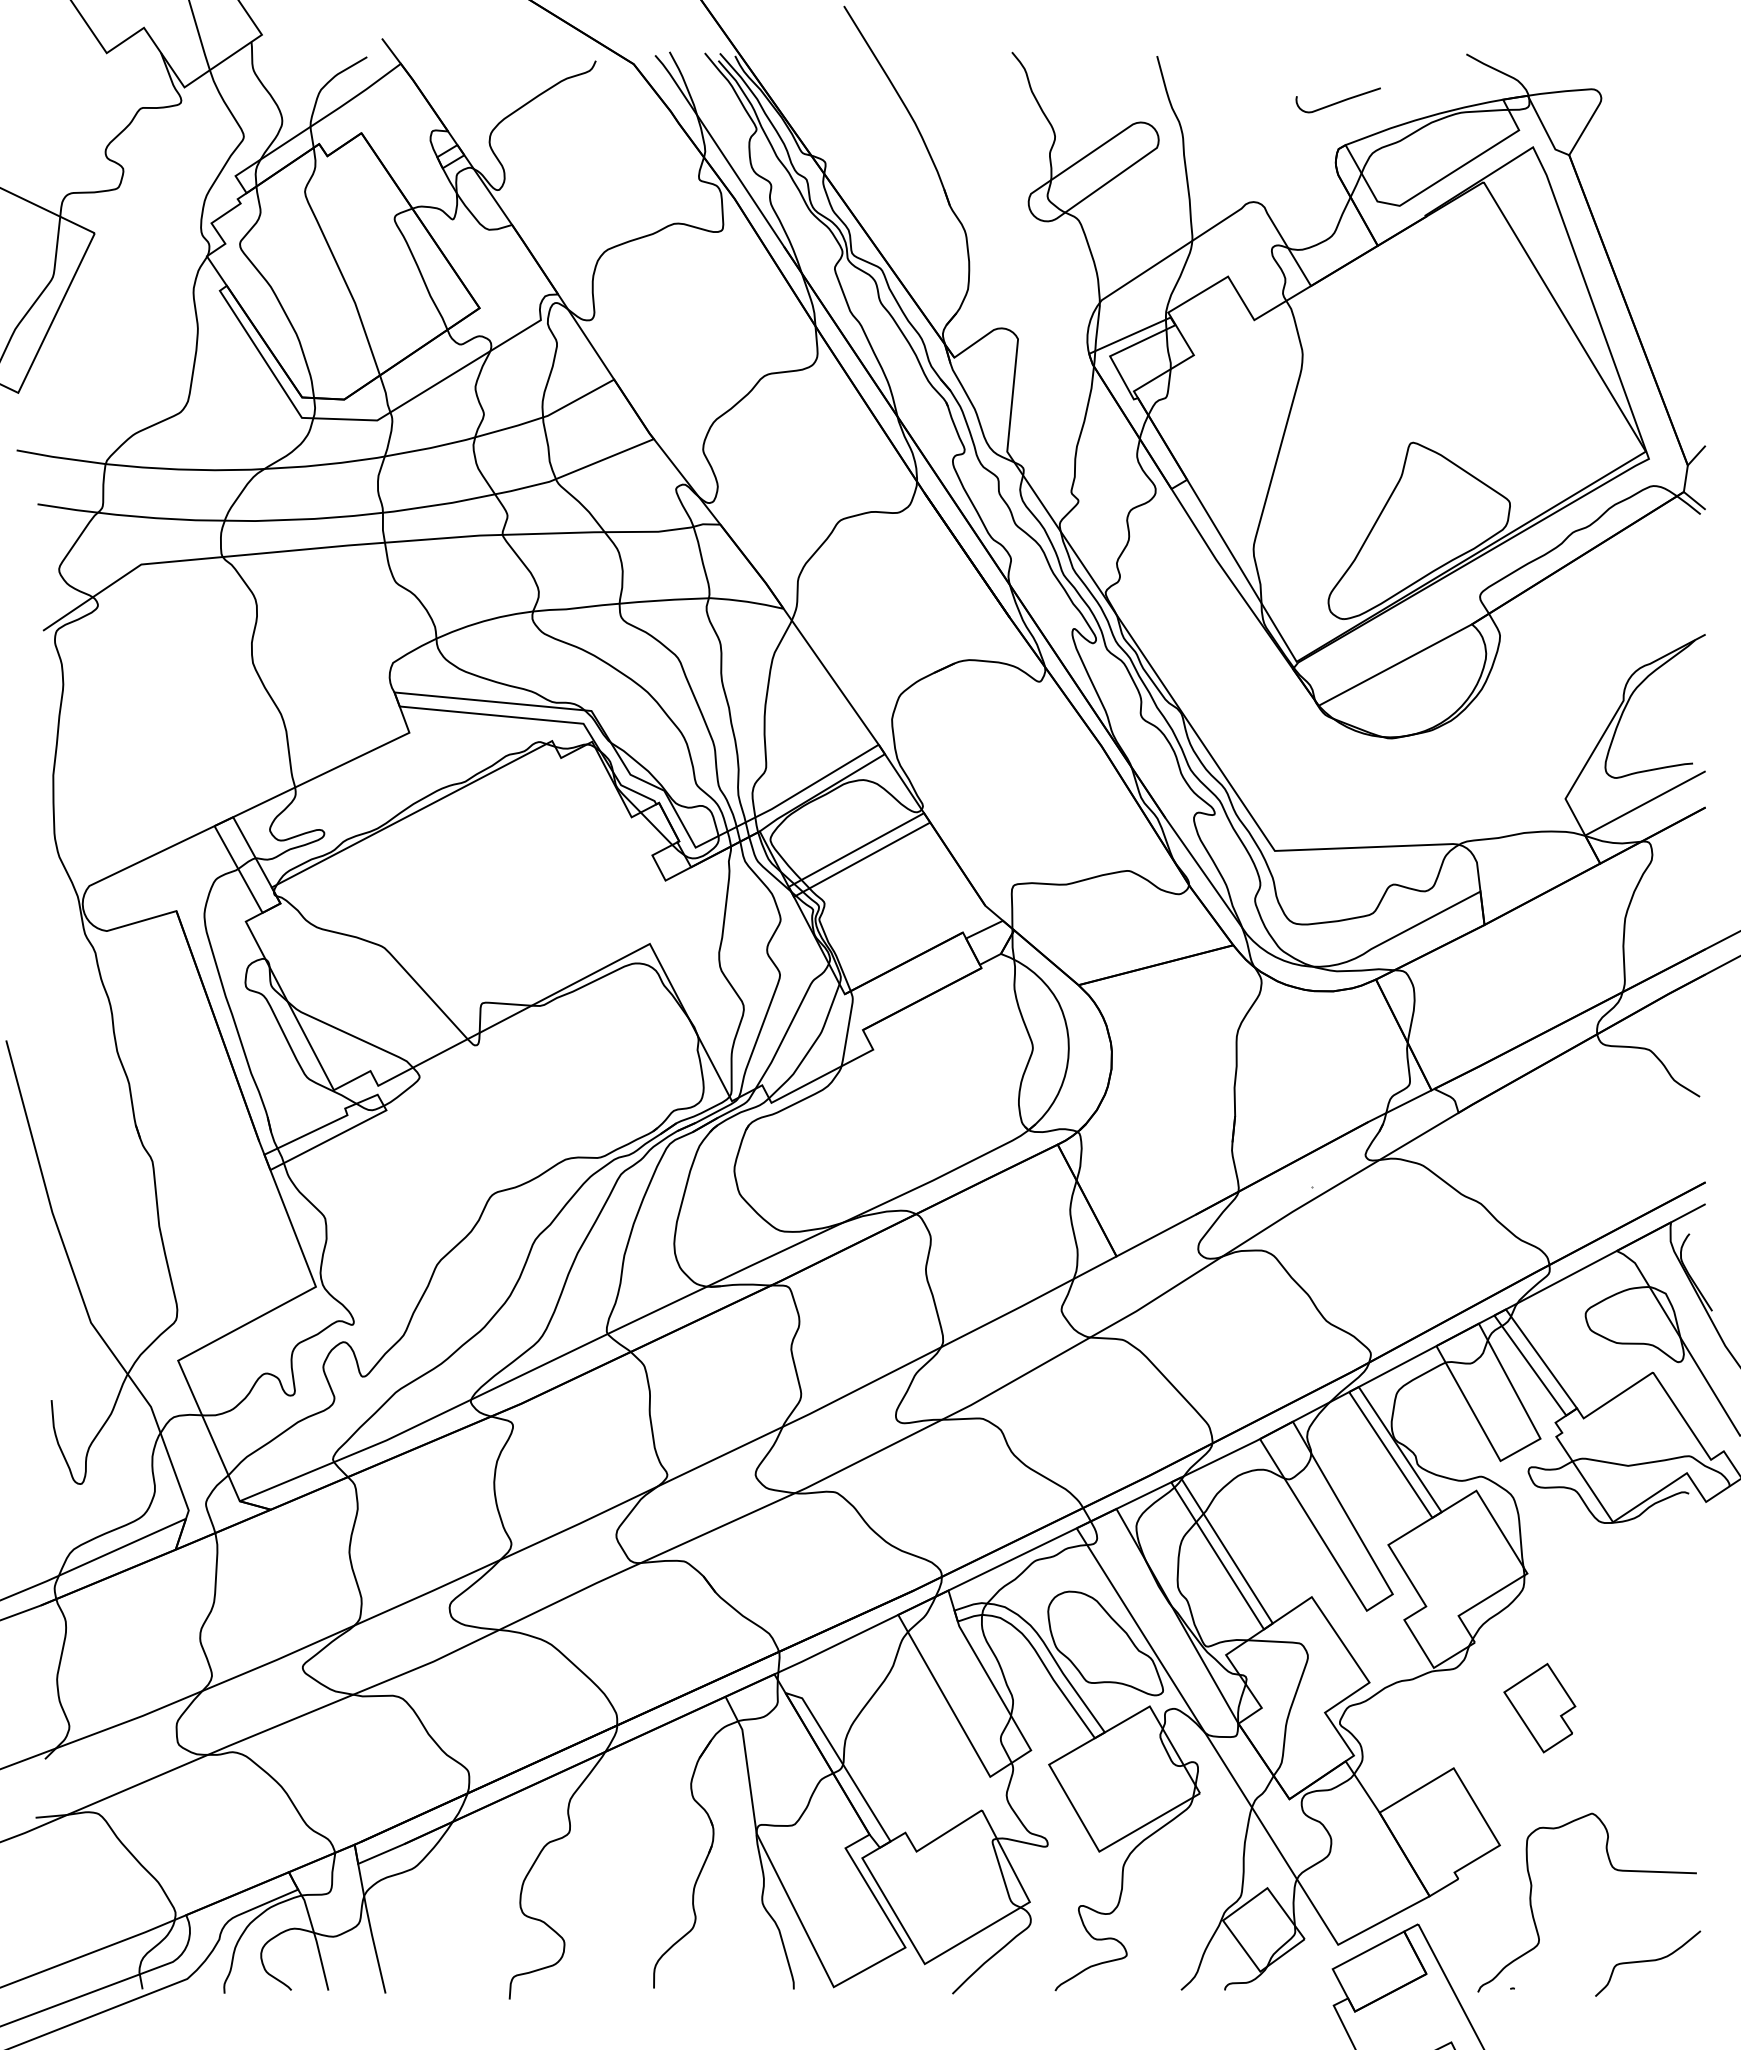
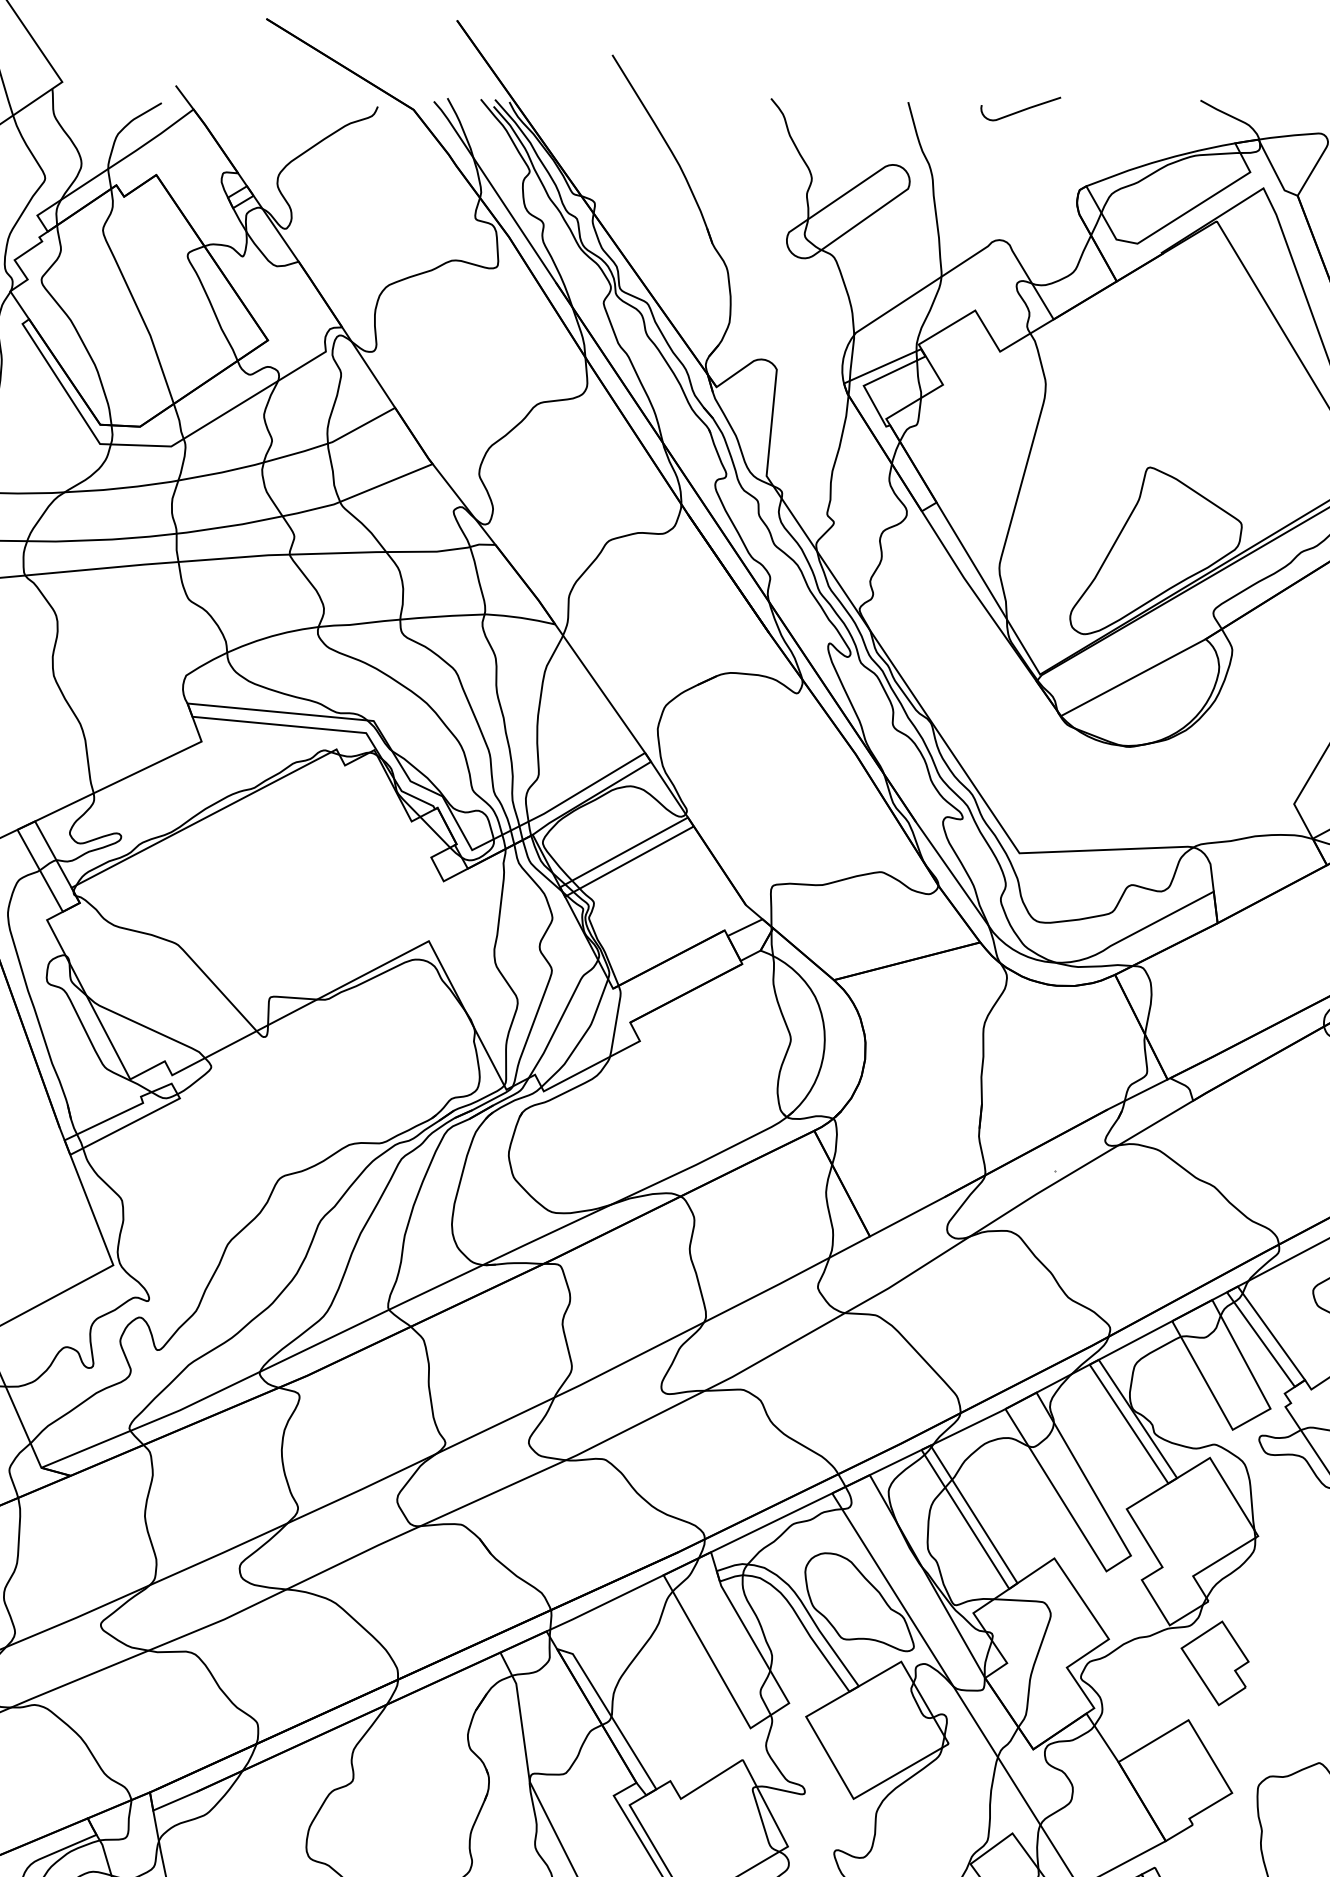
curve: (1337, 101) -> (1020, 110), moved
part: (1539, 1708) -> (1214, 1663), moved

